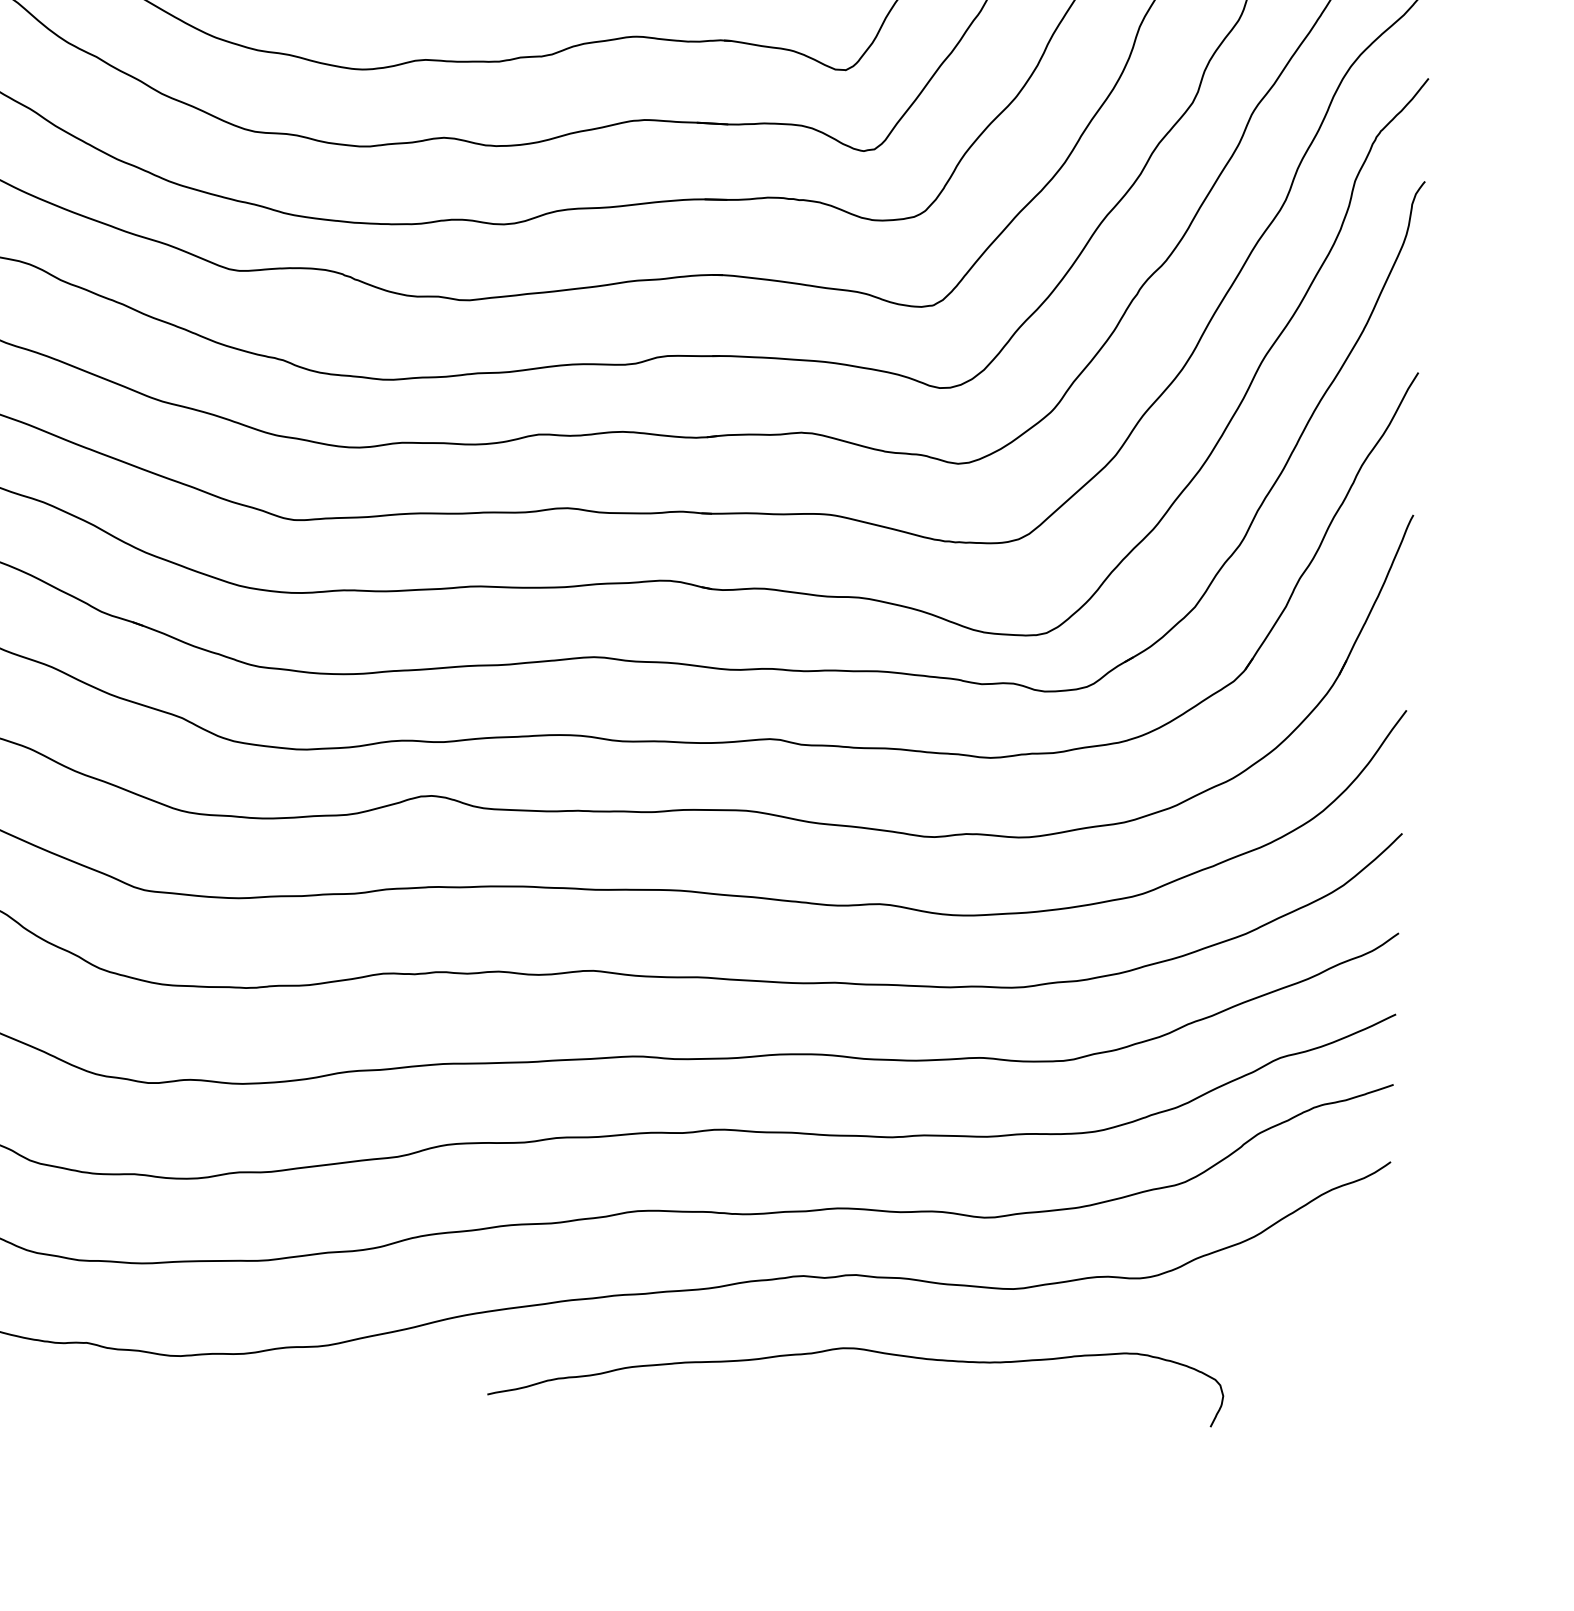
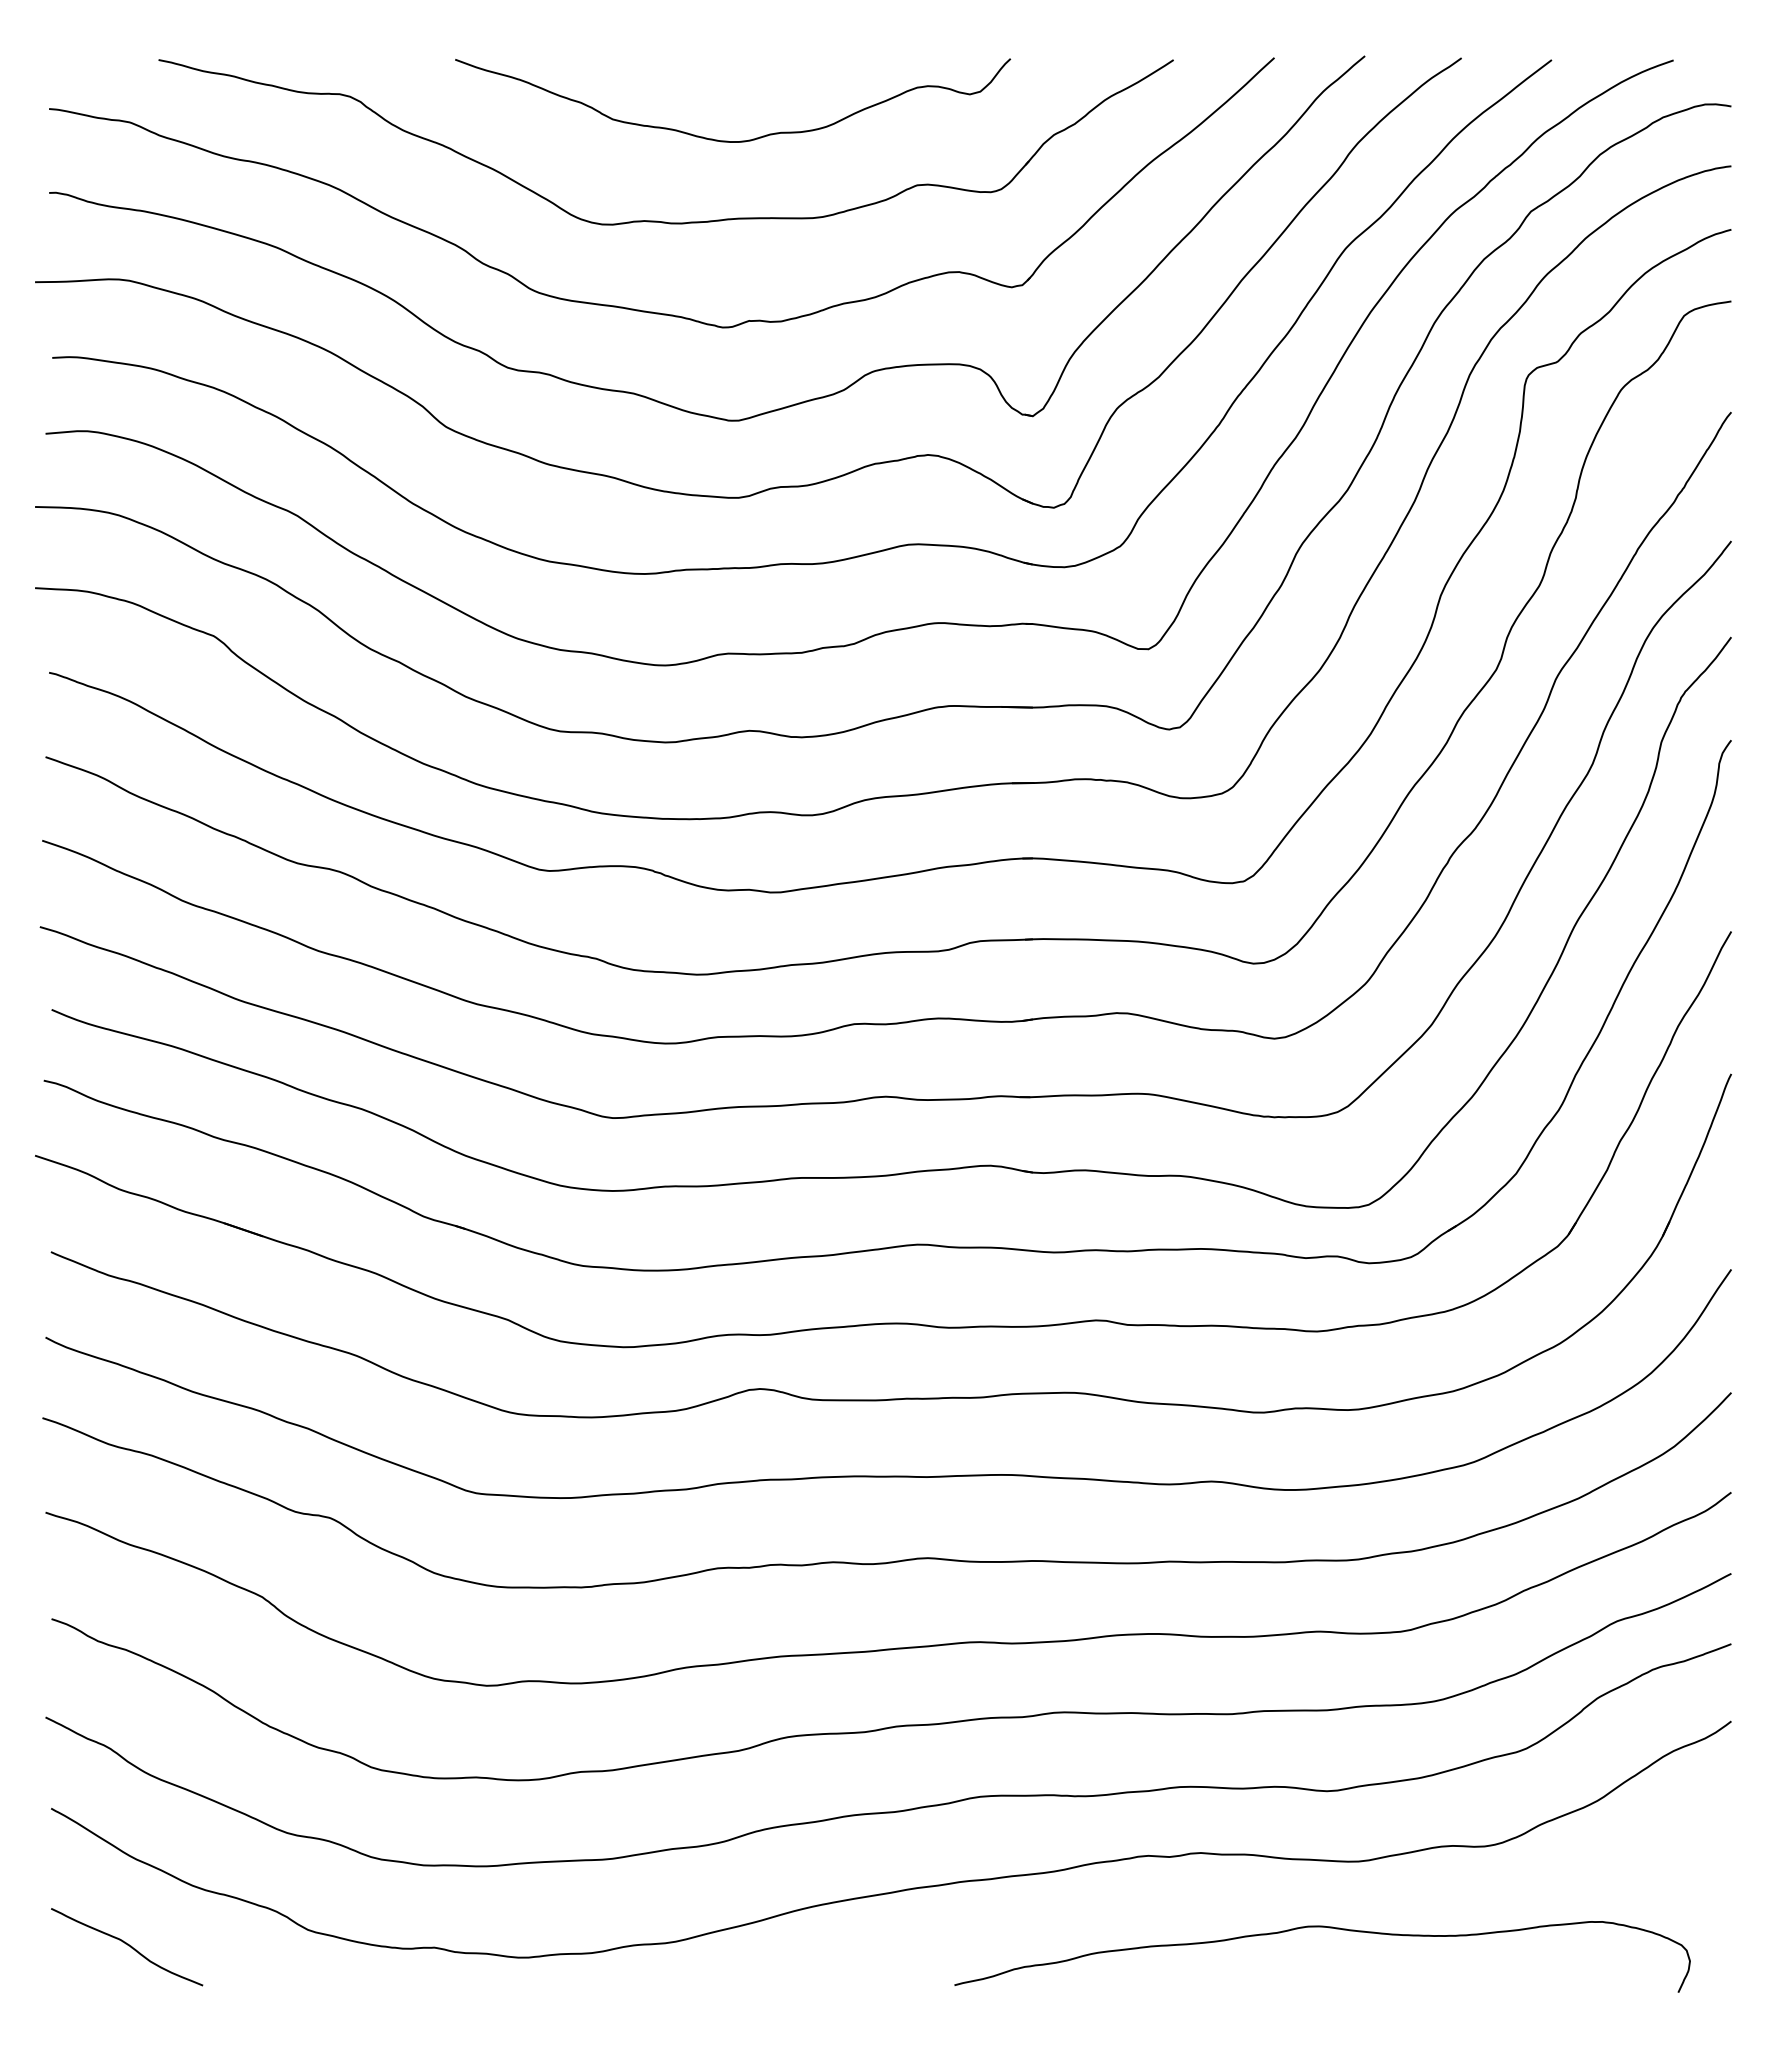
curve: (863, 1350) -> (1328, 1928), moved

